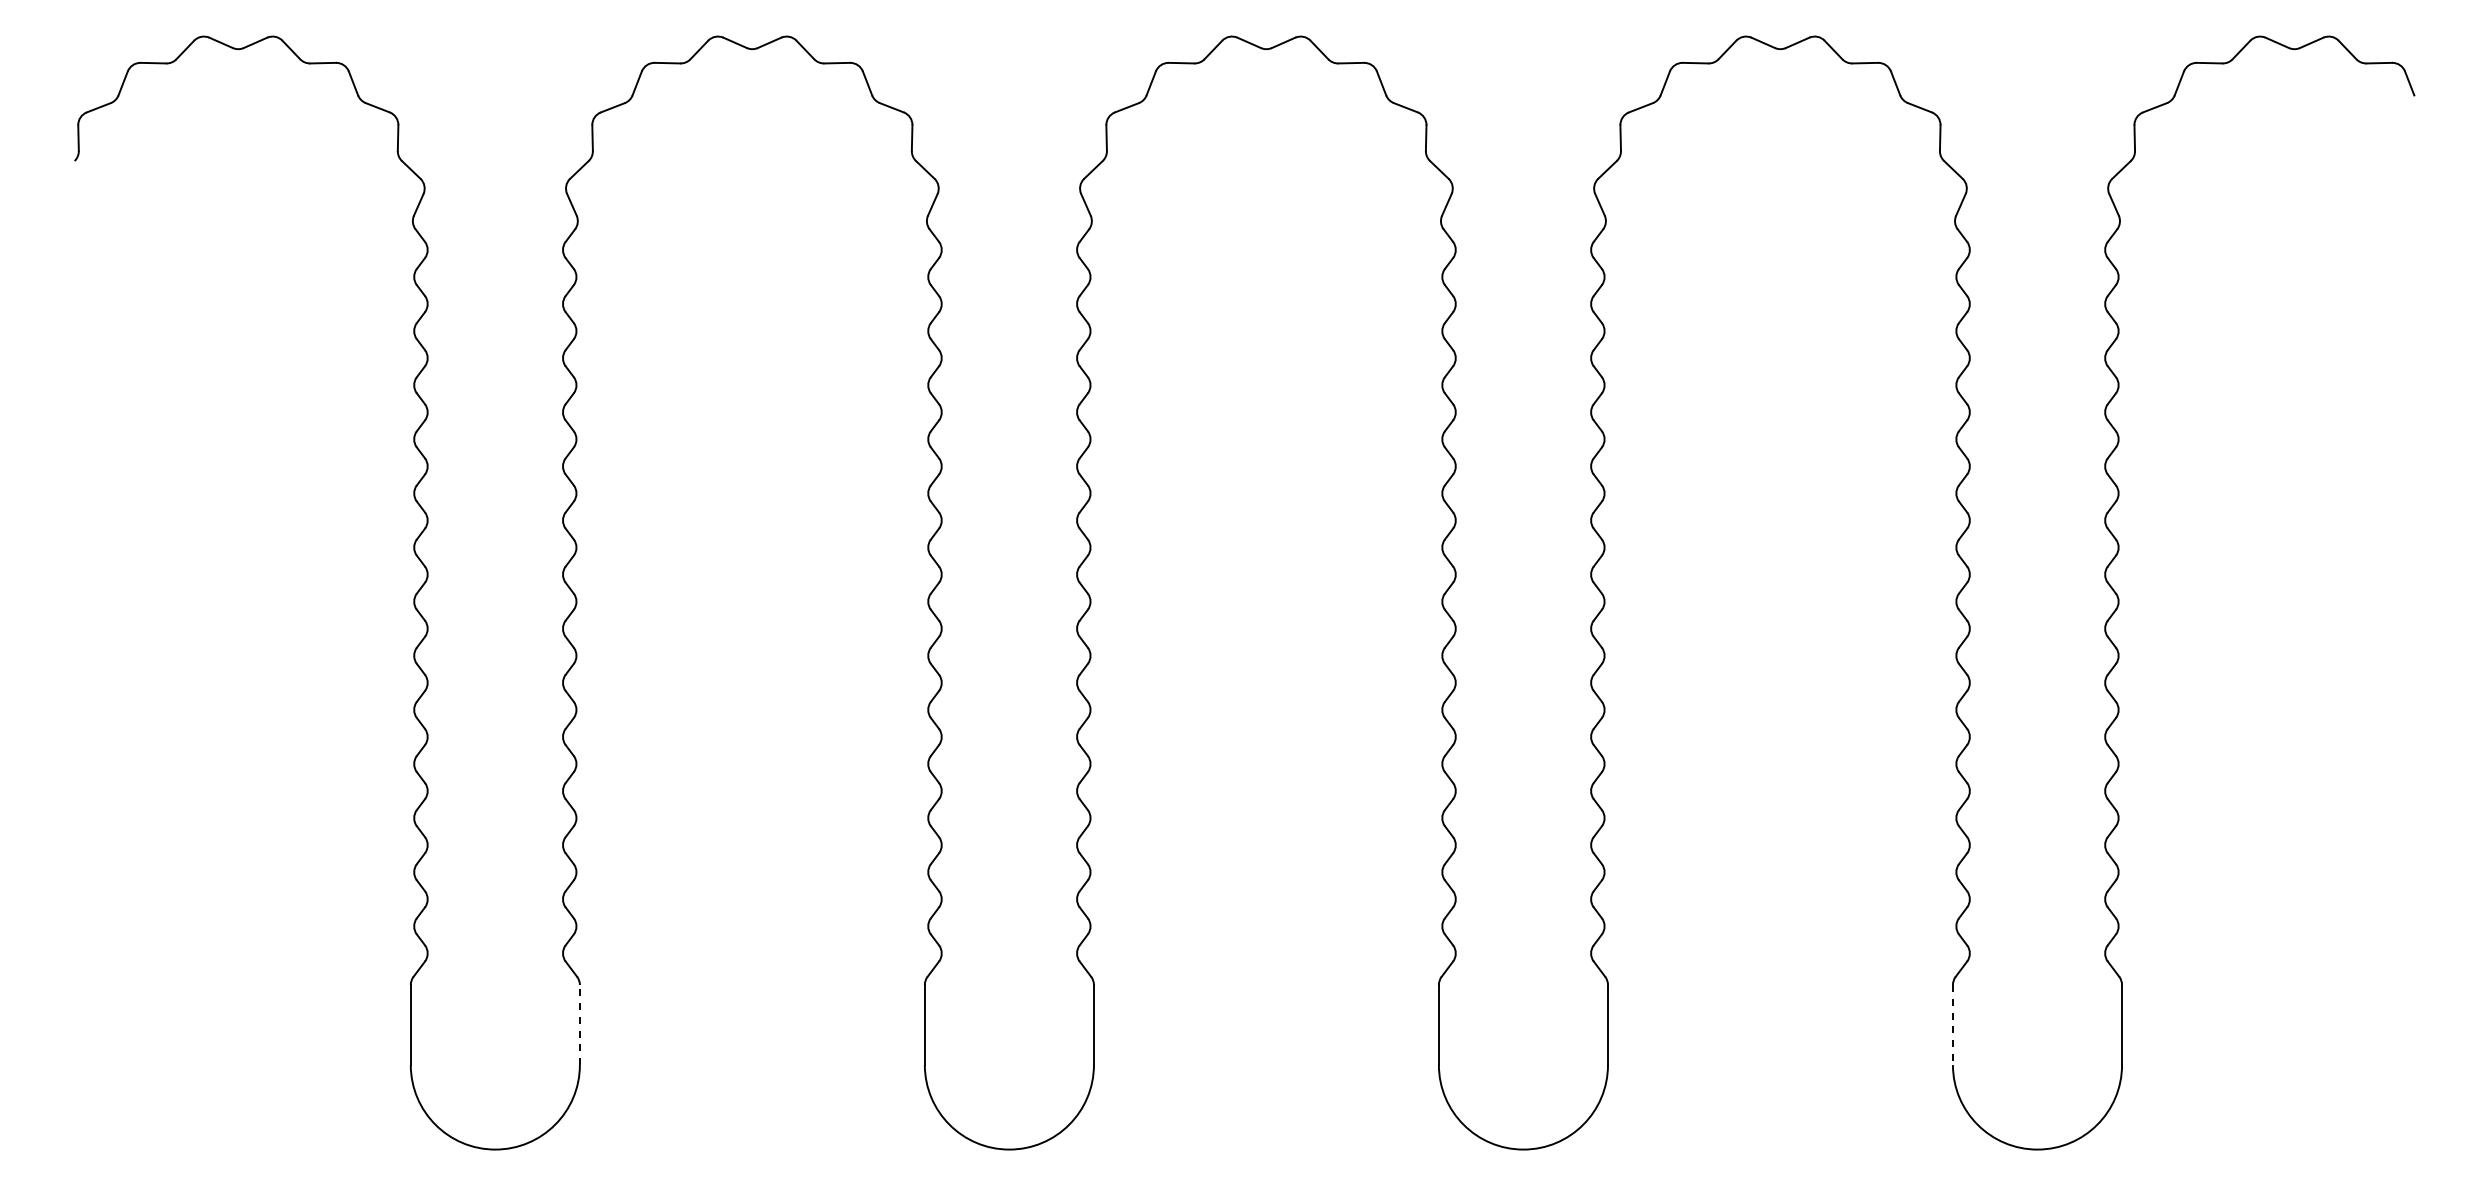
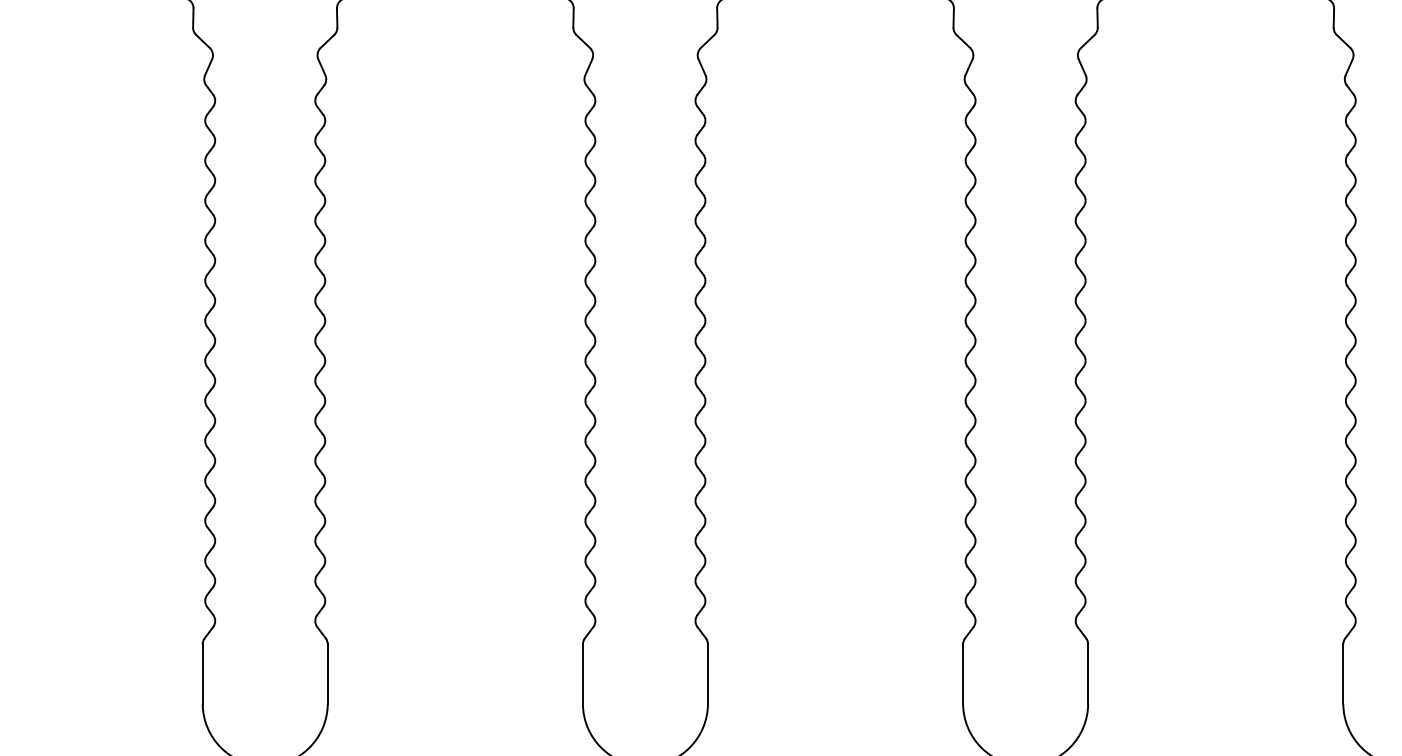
line: (579, 1024) -> (327, 673), dashed -> solid
line: (1952, 1025) -> (1342, 674), dashed -> solid

